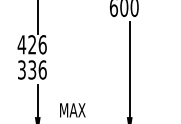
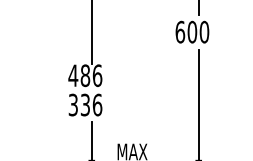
text: (32, 44) -> (85, 75), 426 -> 486

